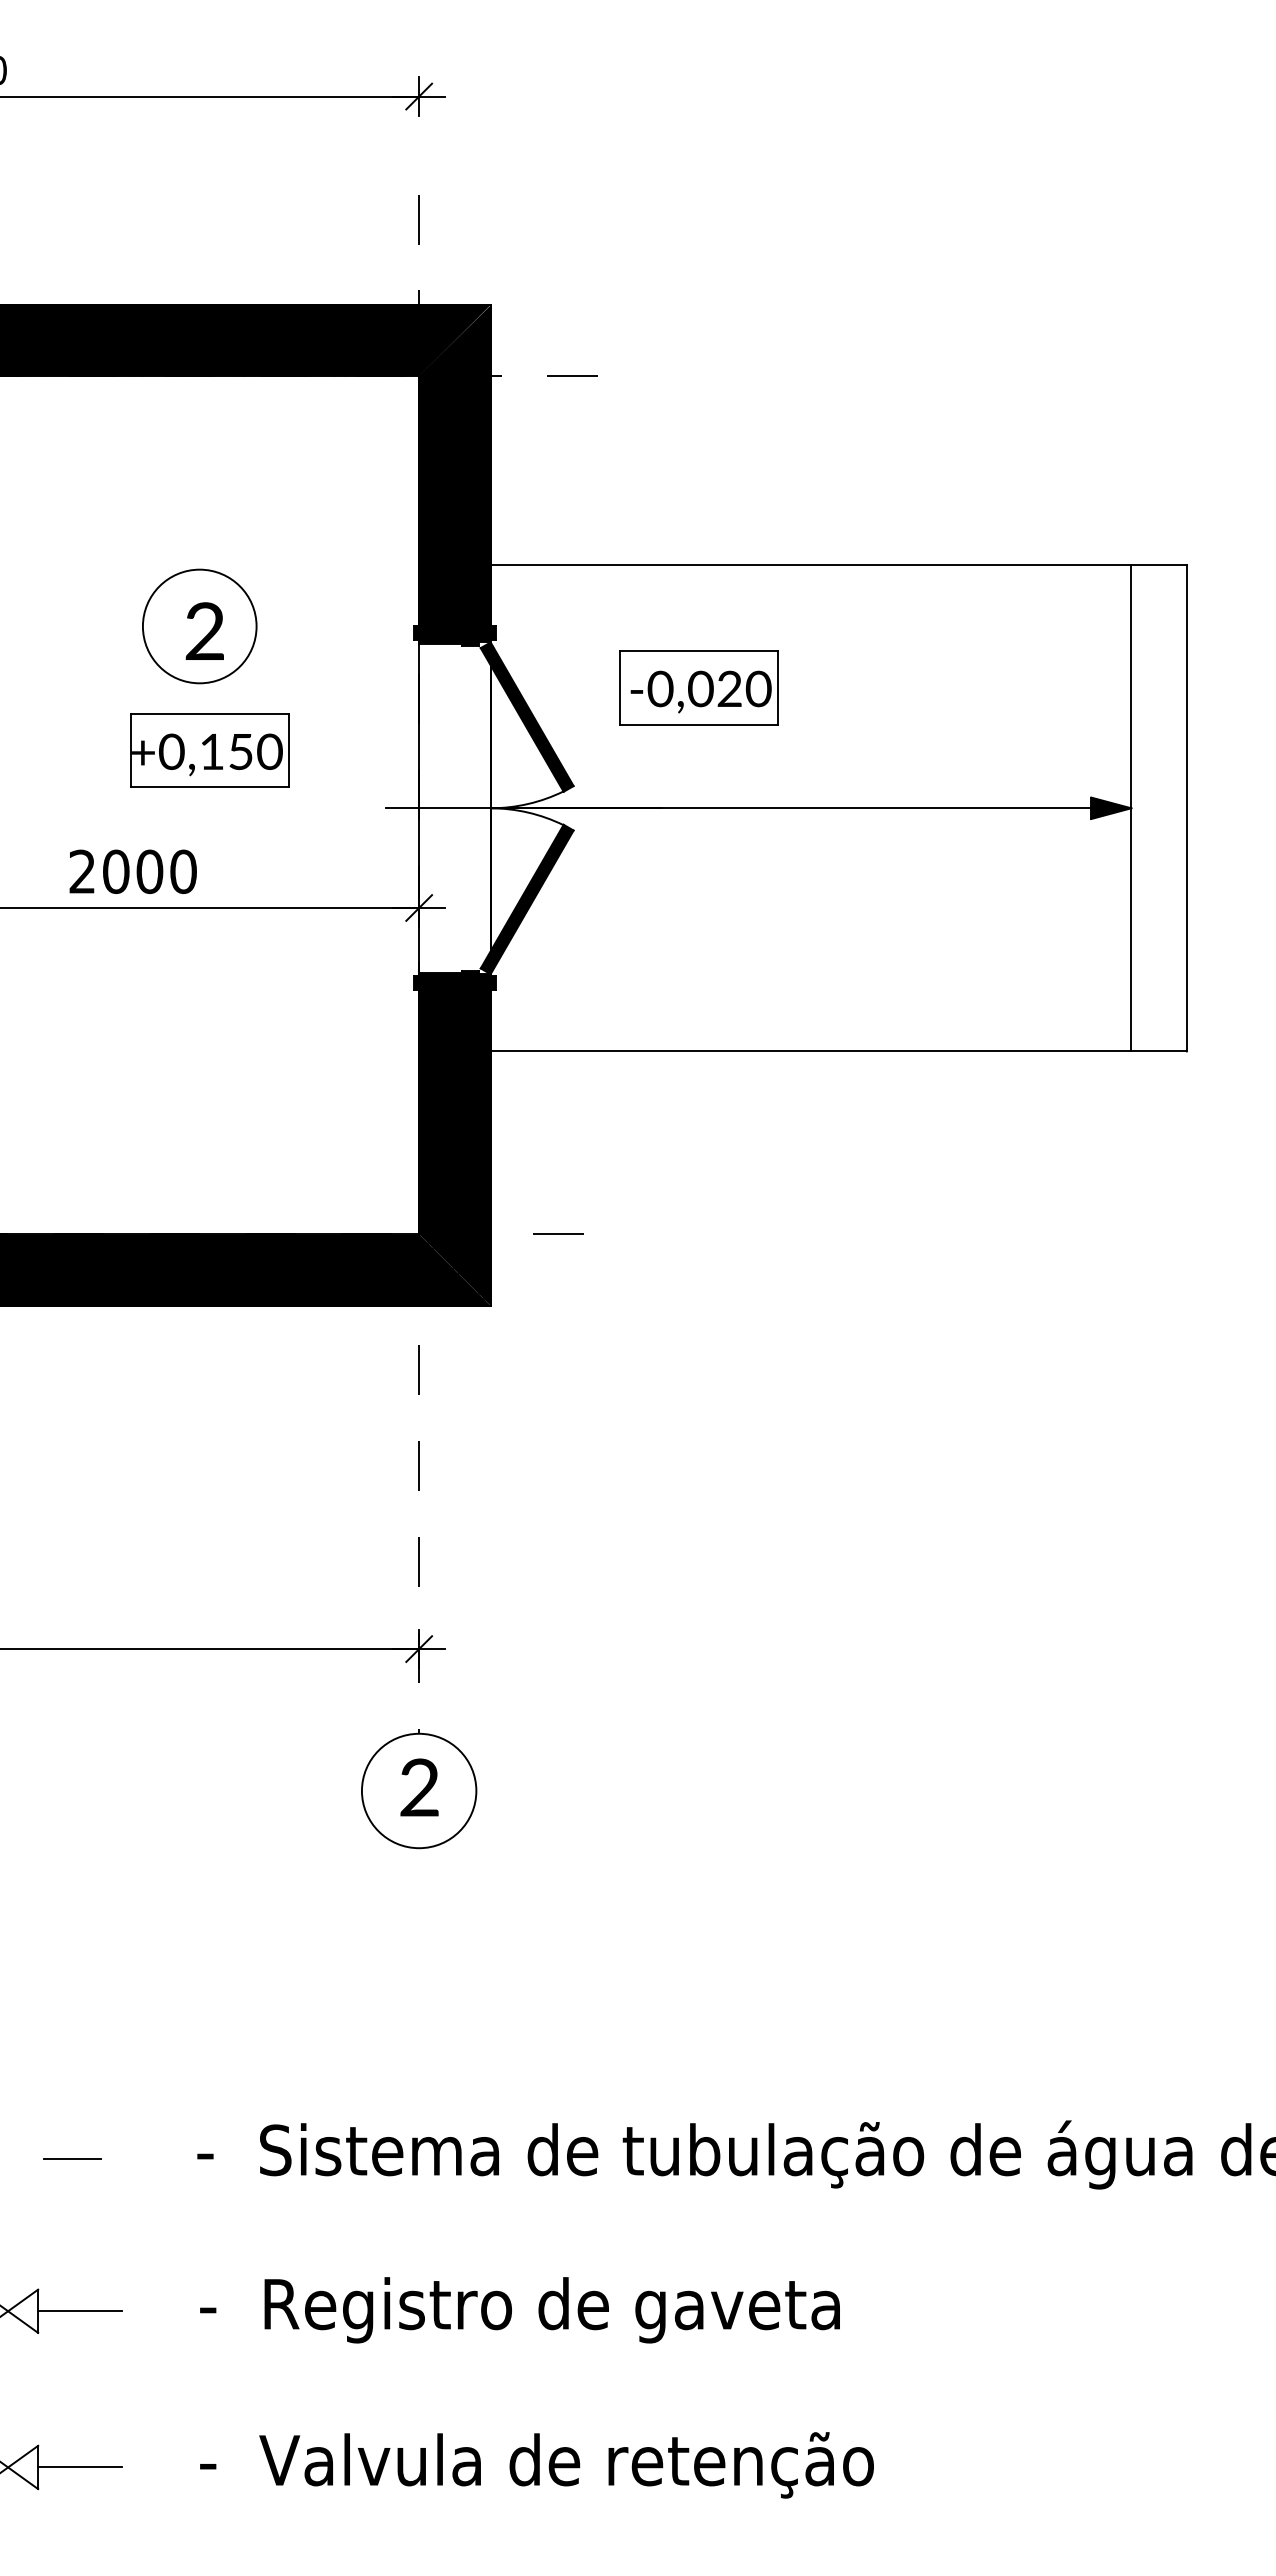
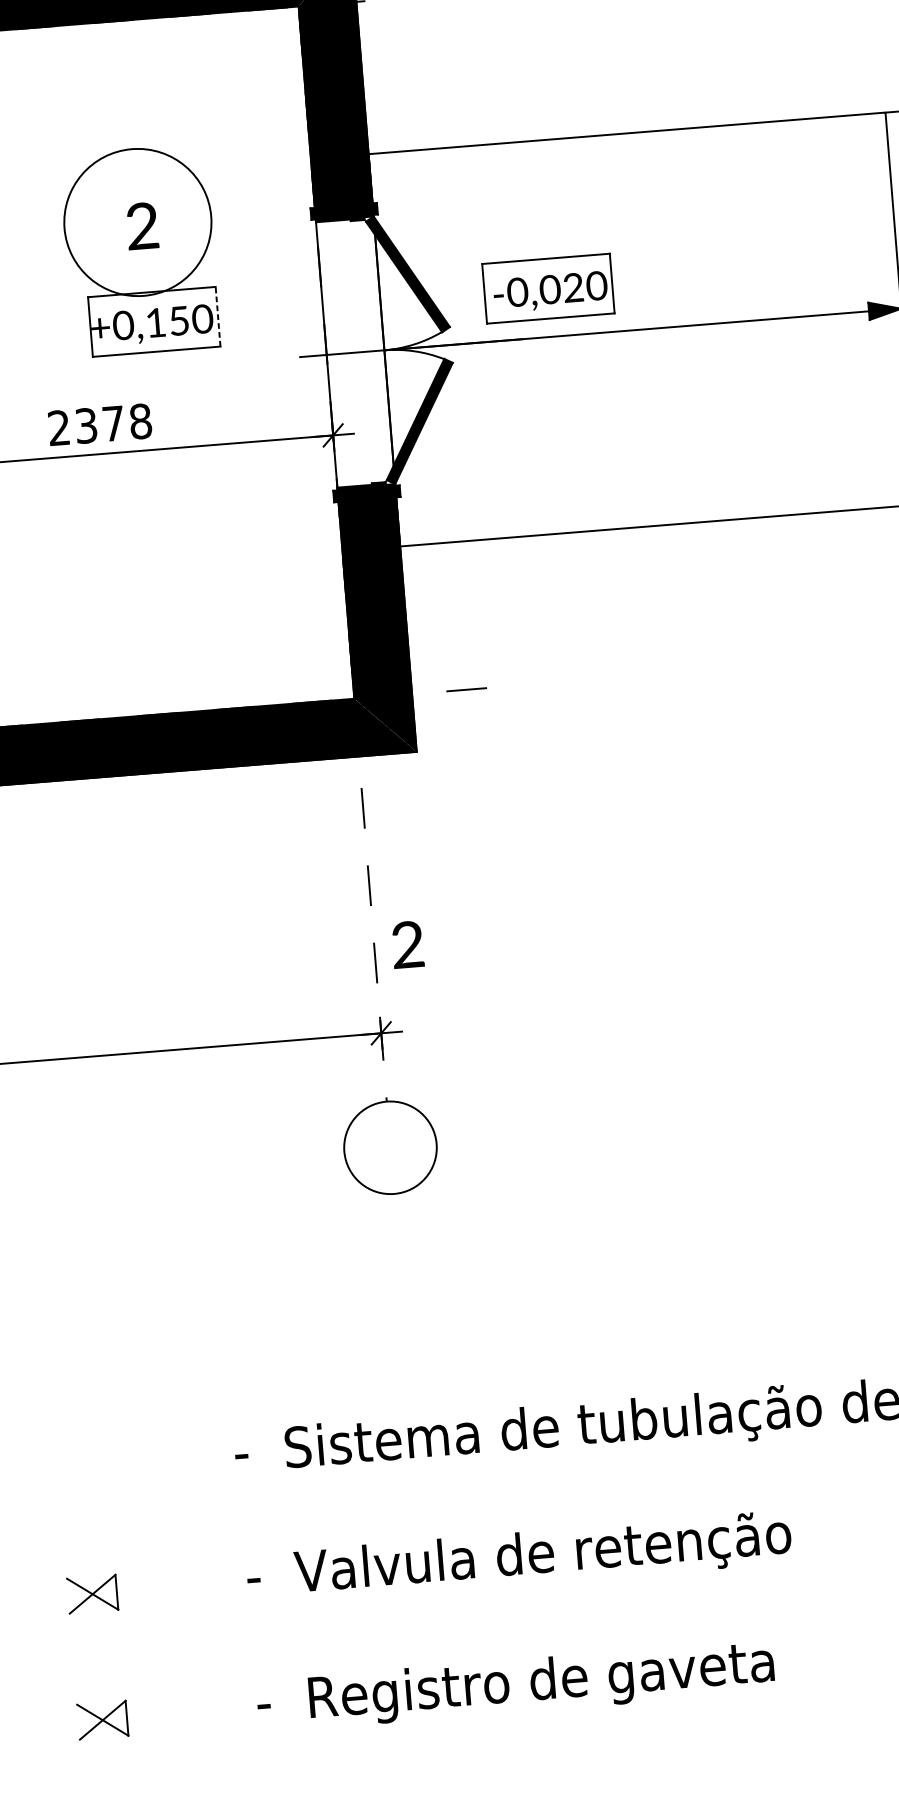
circle: (199, 626) -> (137, 222), size x1.6
part: (698, 687) -> (548, 288), moved
line: (289, 750) -> (218, 316), solid -> dashed
text: (149, 871) -> (113, 423), 2000 -> 2378
text: (419, 1787) -> (407, 944), moved
line: (72, 2159) -> (134, 1467), removed
text: (566, 2309) -> (543, 1556), -  Registro de gaveta -> -  Valvula de retenção
line: (80, 2310) -> (150, 1588), removed
text: (566, 2465) -> (553, 1682), -  Valvula de retenção -> -  Registro de gaveta
line: (80, 2466) -> (161, 1714), removed

